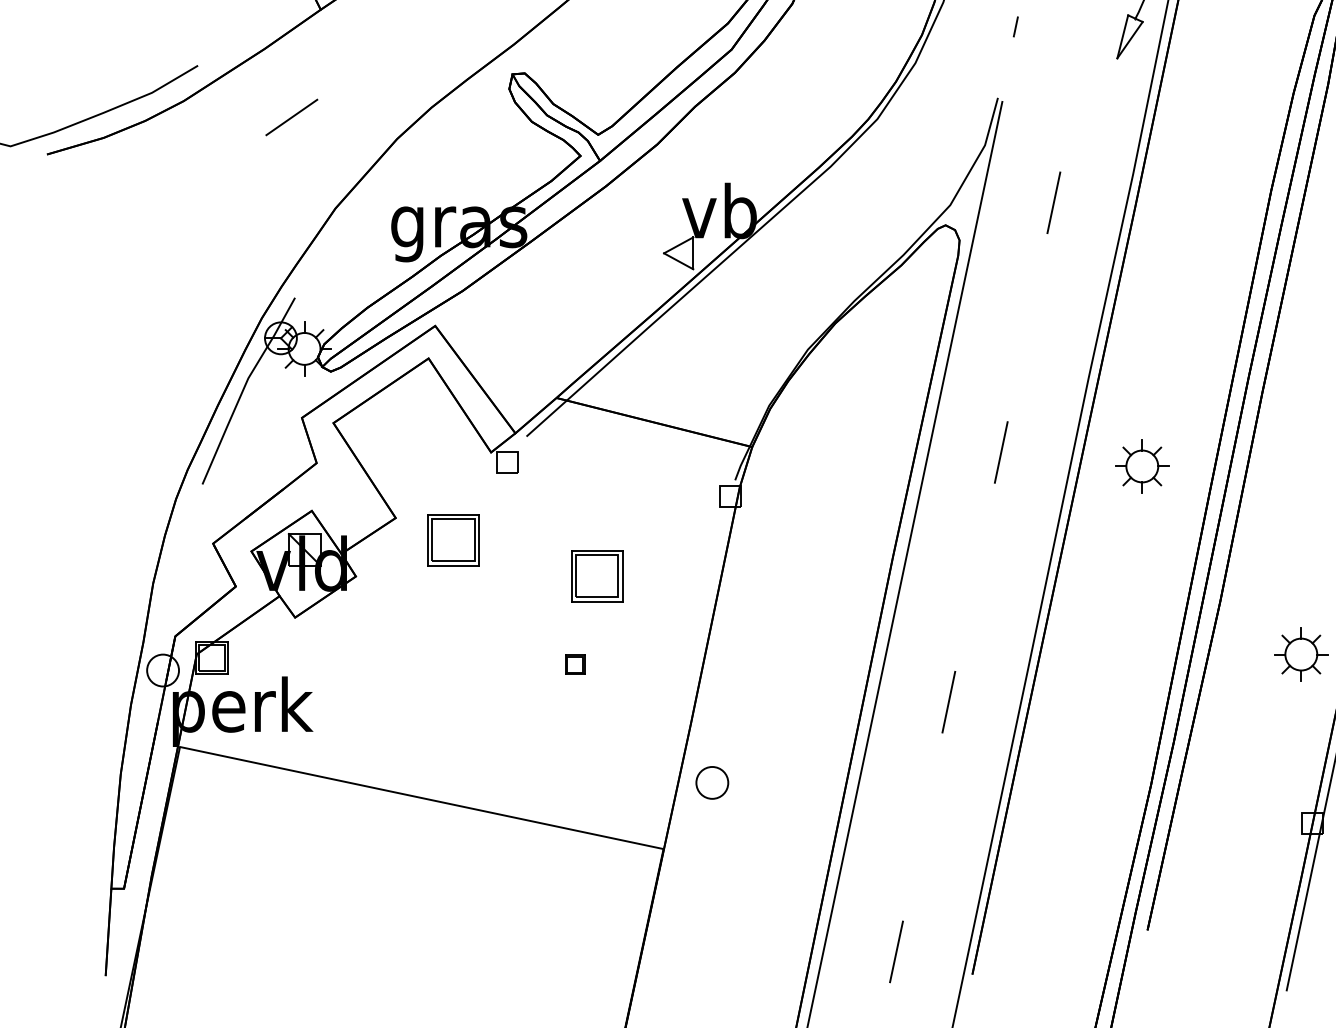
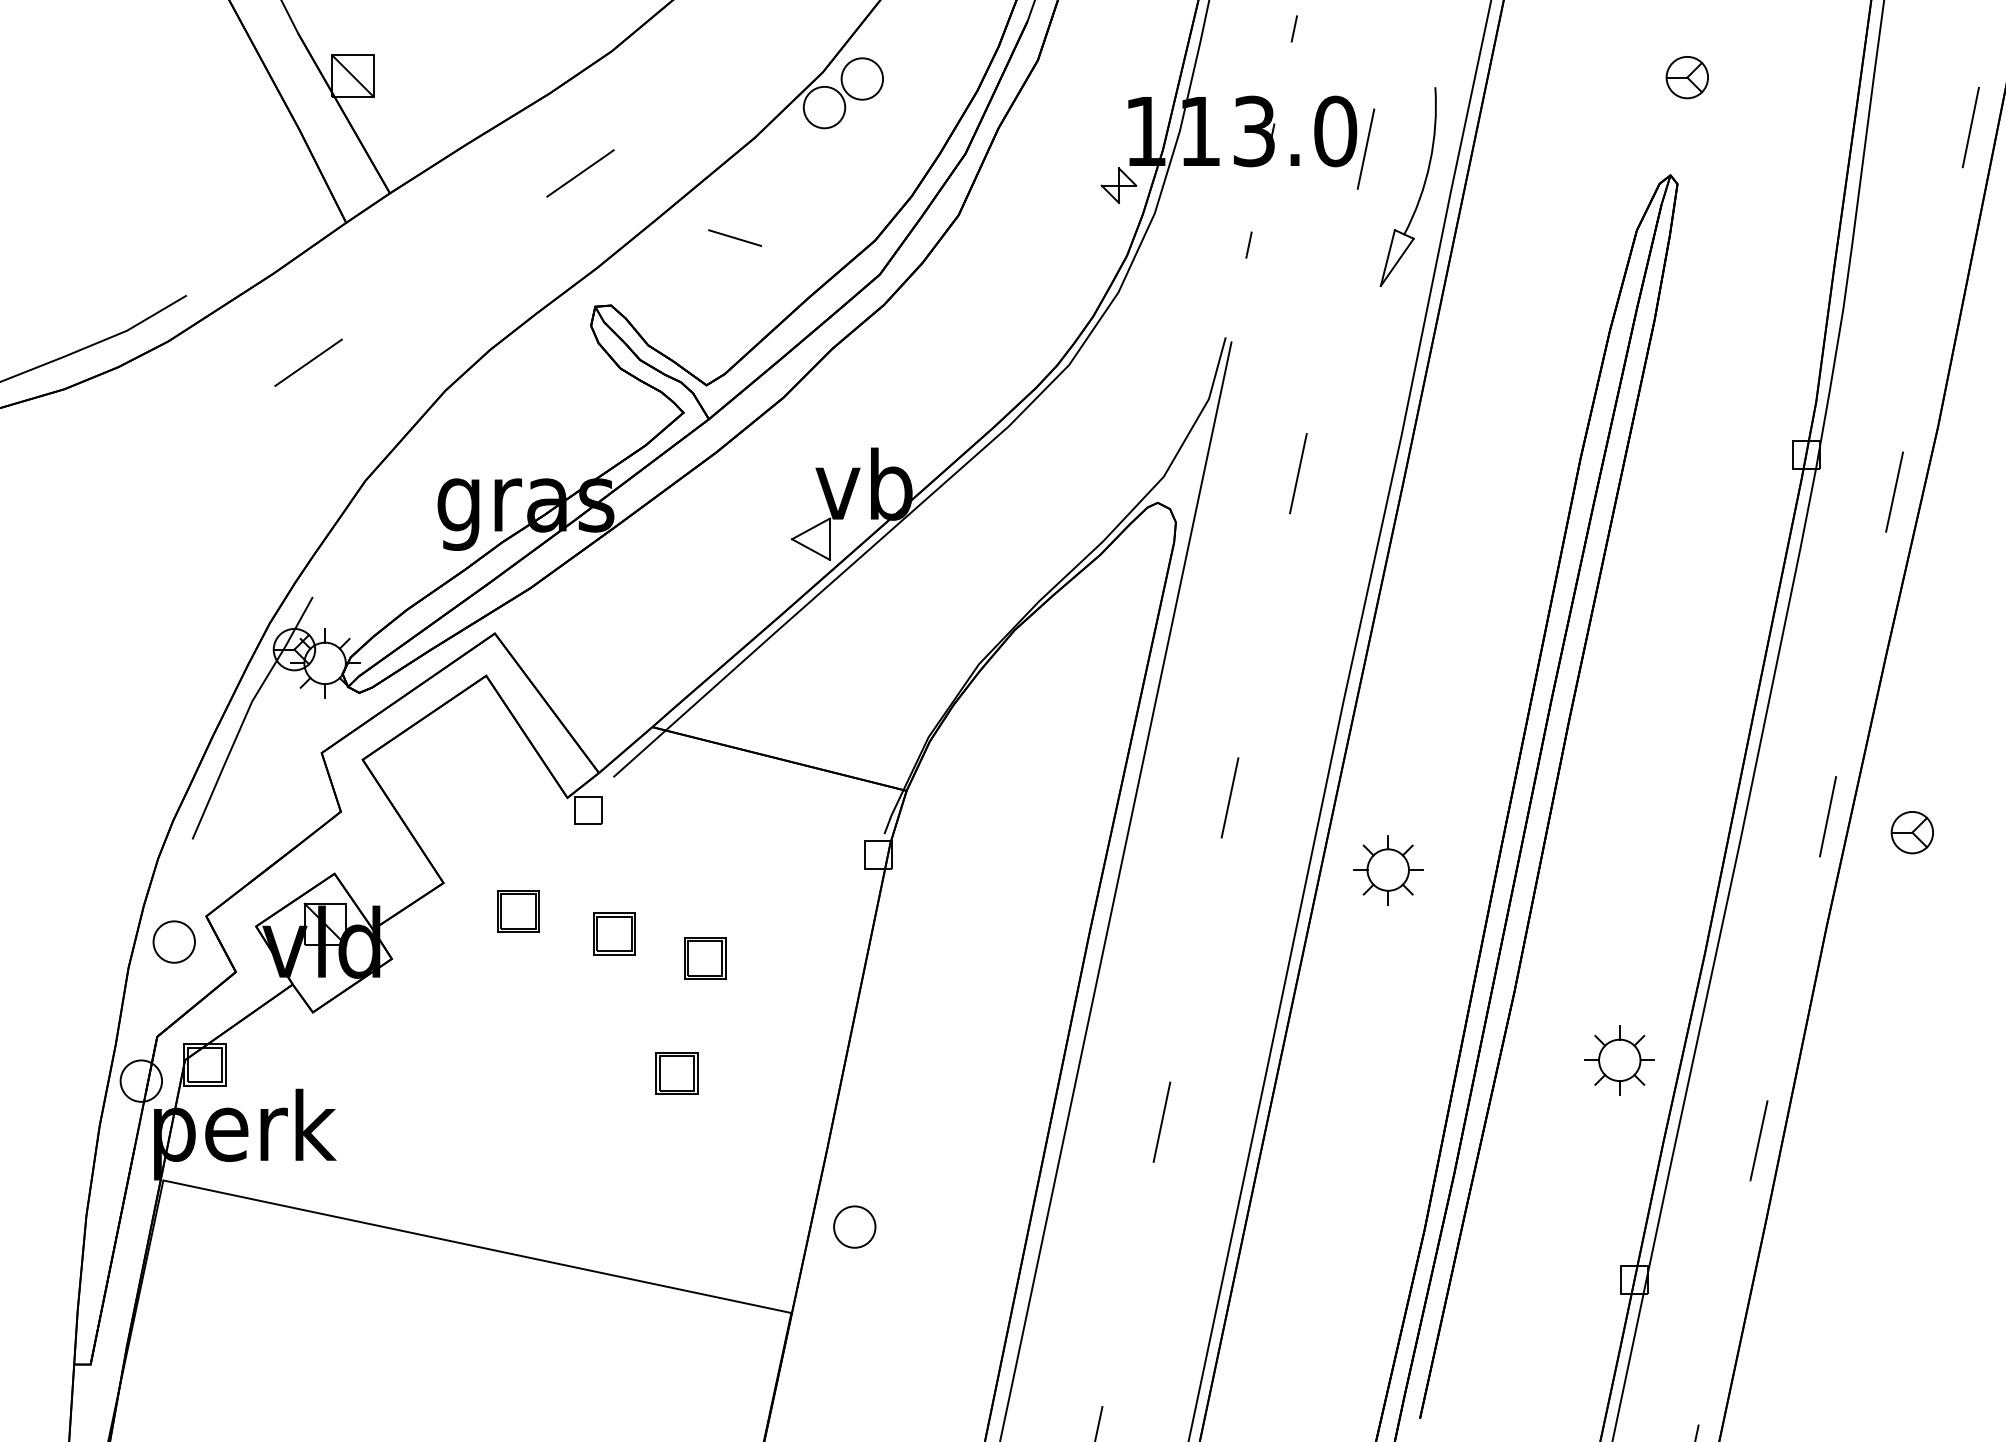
line: (620, 21) -> (735, 237), added
part: (1142, 466) -> (1388, 870), moved
part: (453, 539) -> (518, 911), size x0.62
part: (527, 556) -> (614, 933), added
part: (187, 563) -> (173, 941), added
part: (597, 576) -> (705, 958), size x0.62
part: (575, 664) -> (676, 1073), size x1.67

